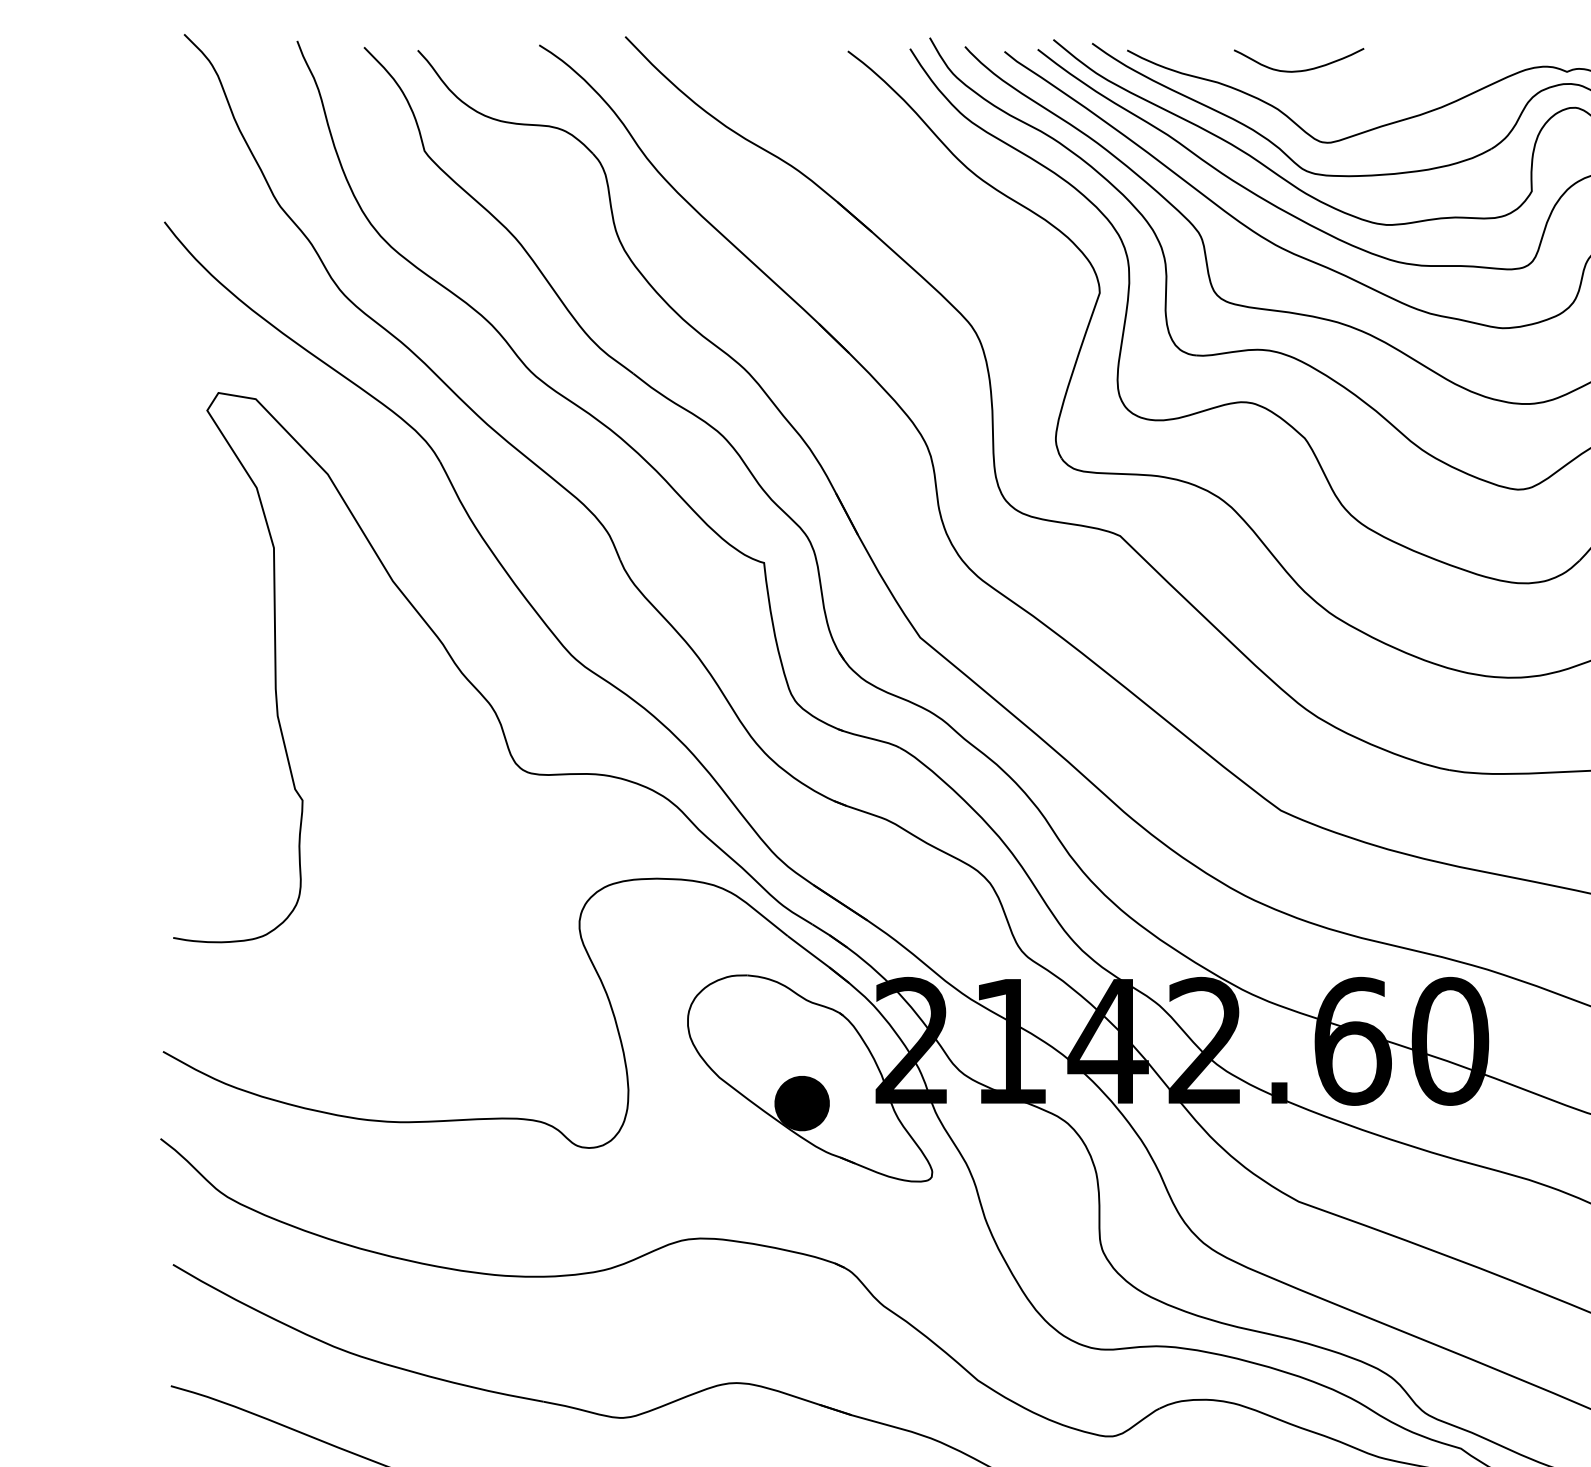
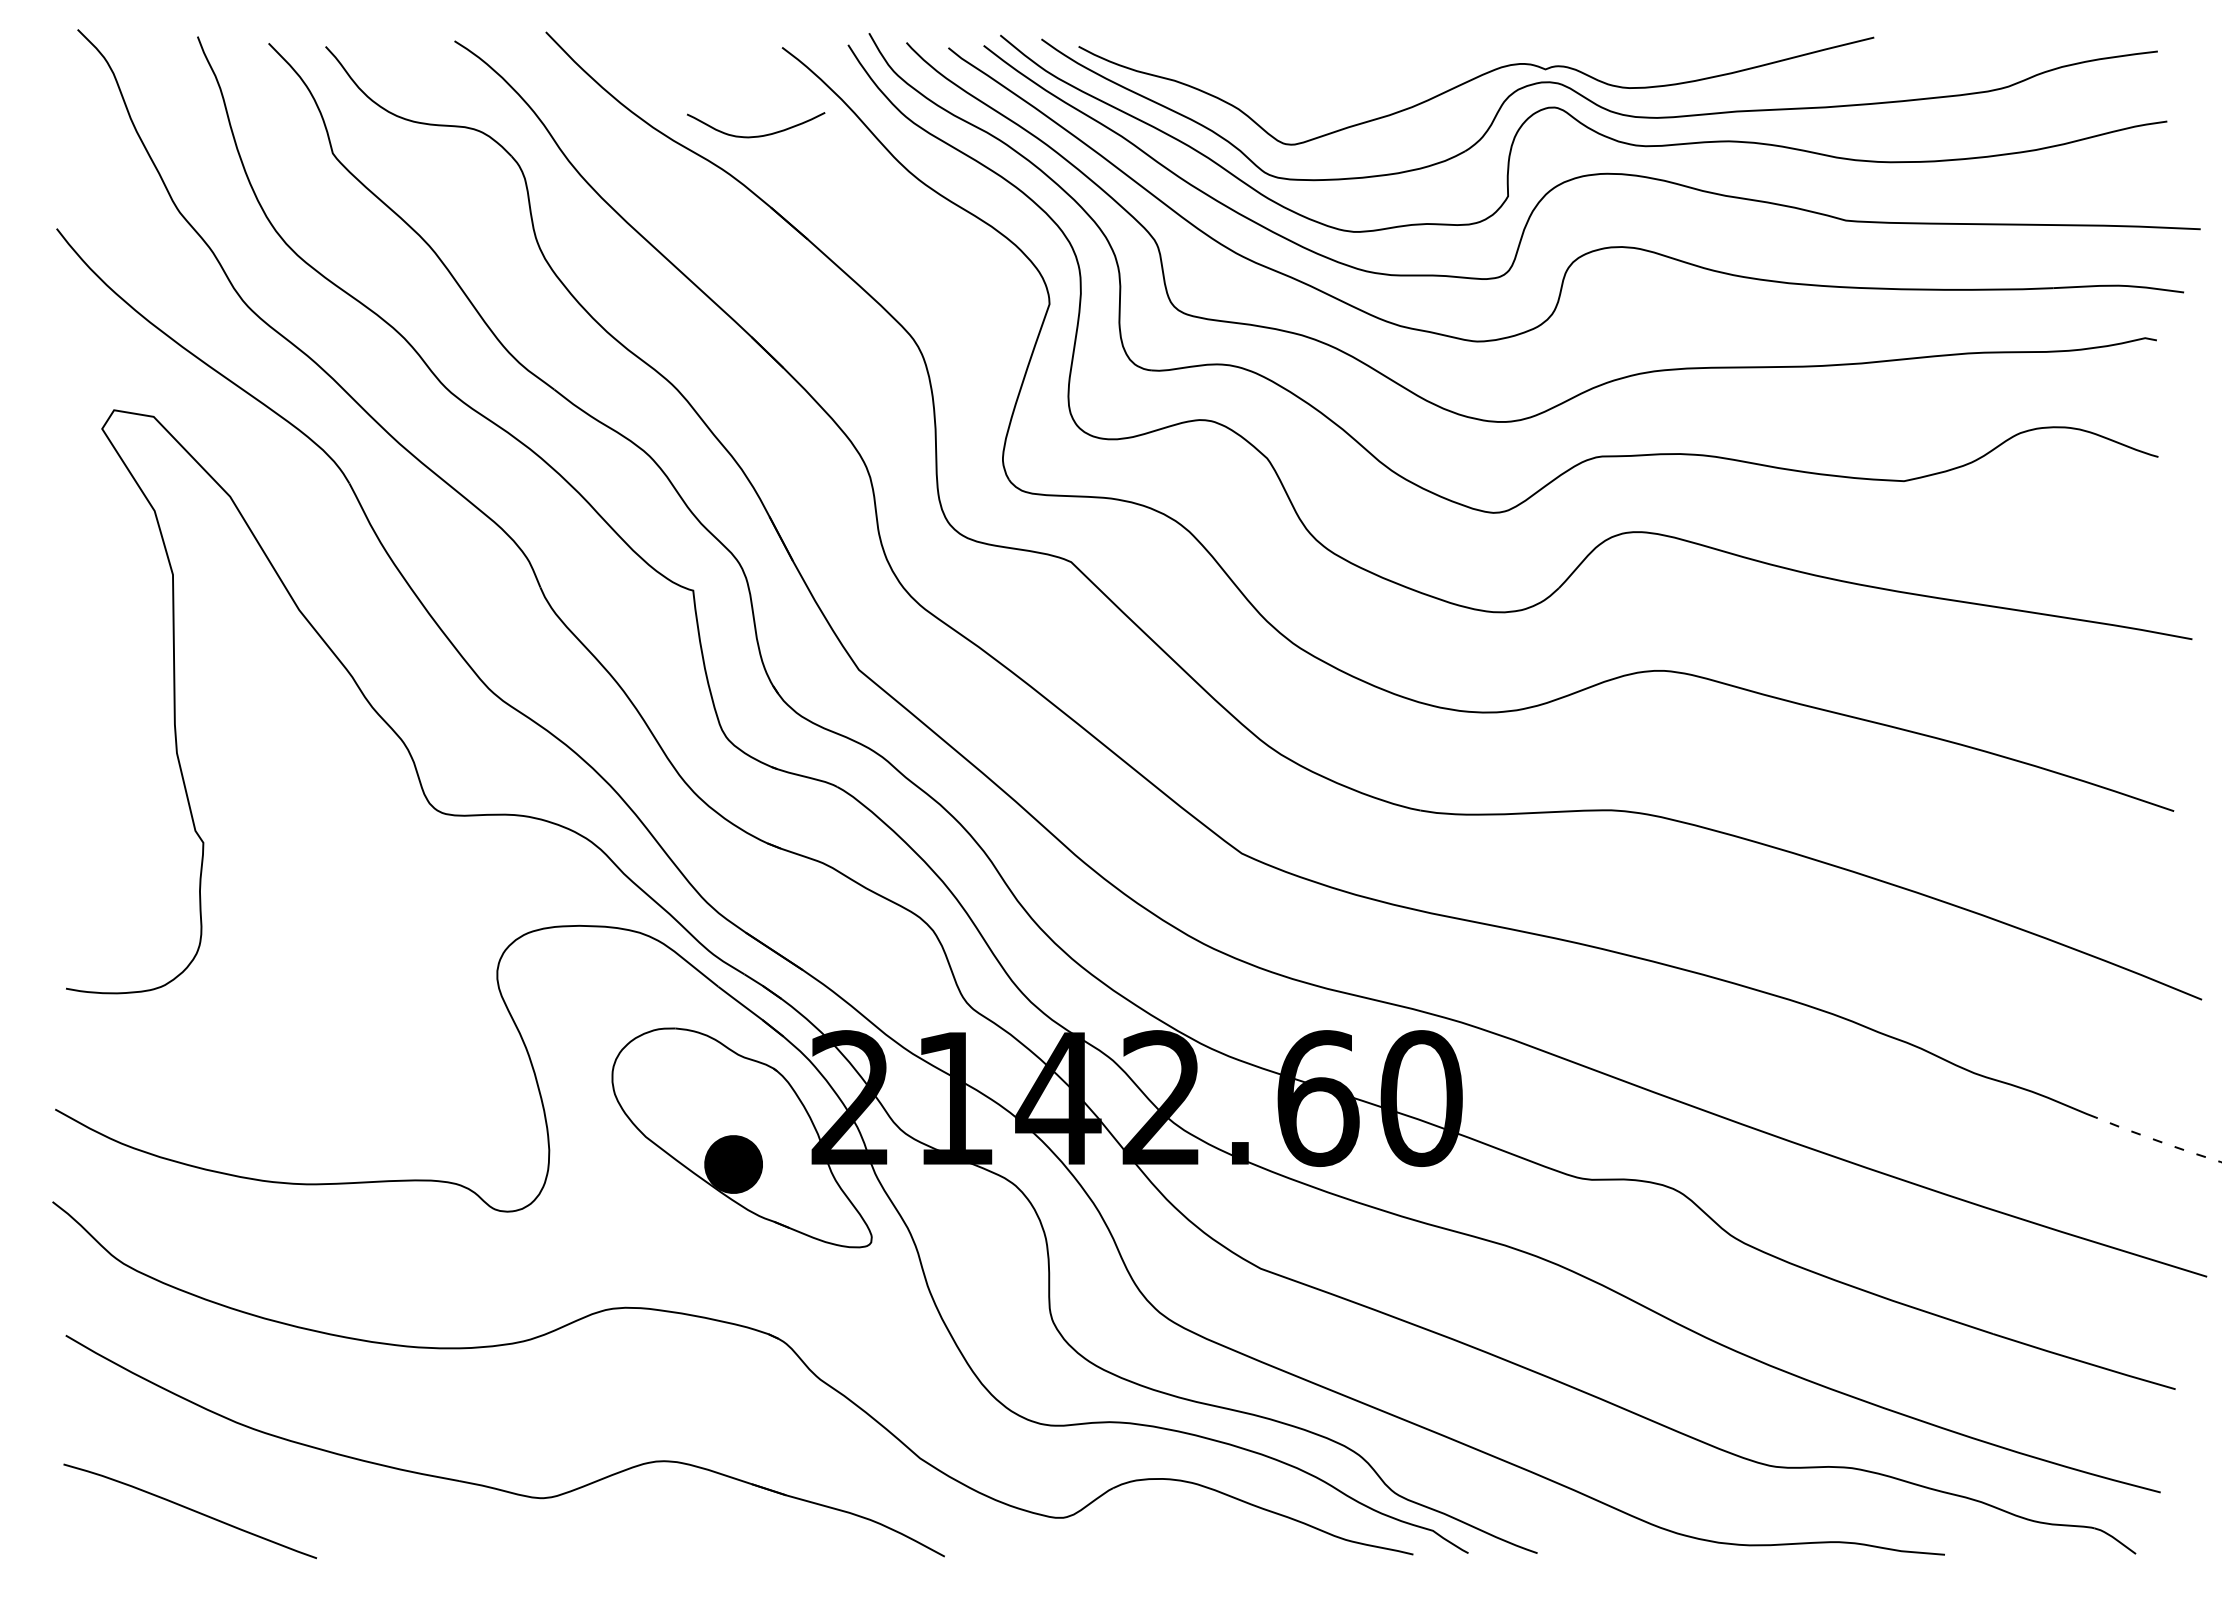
curve: (1299, 70) -> (756, 135), moved

